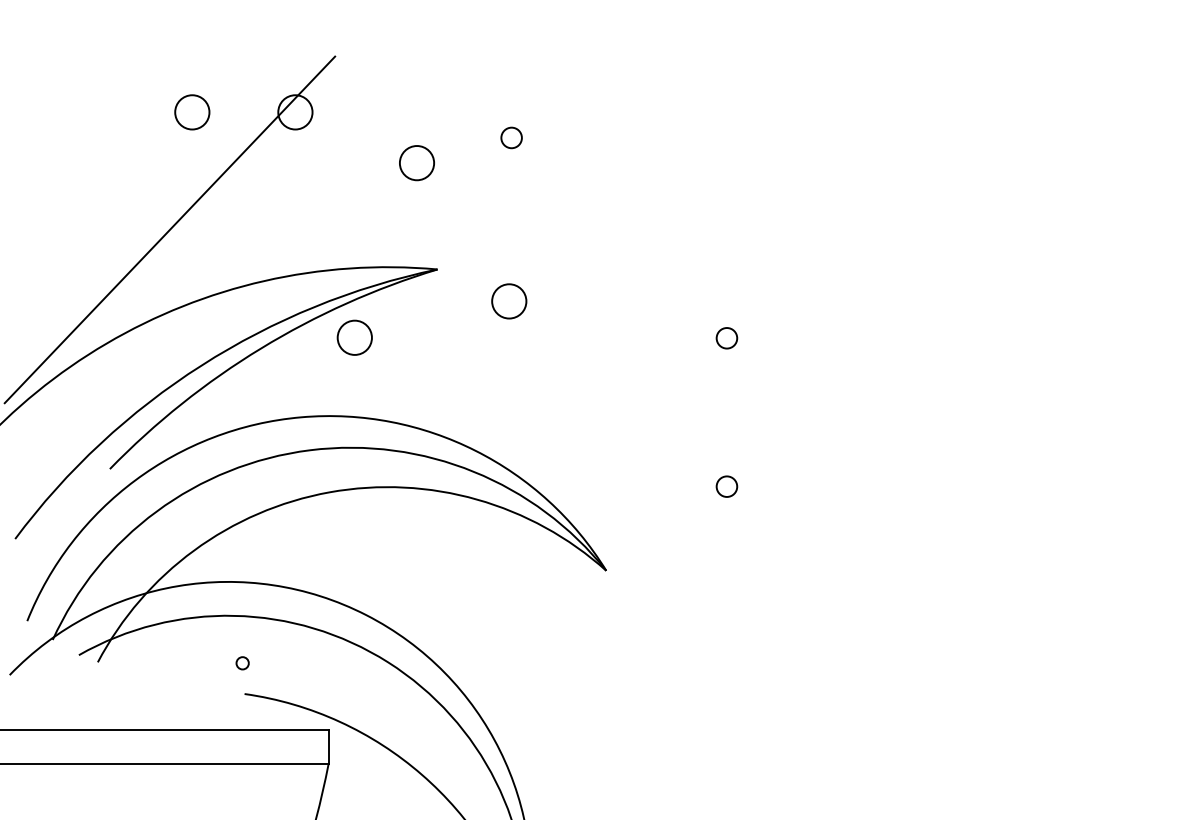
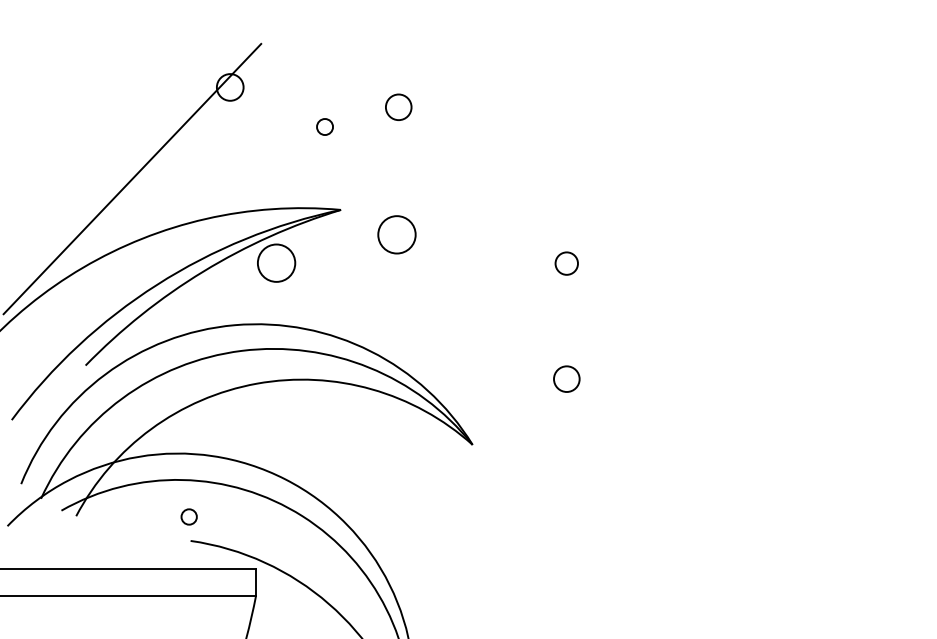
circle: (191, 112) -> (149, 87), removed
circle: (511, 138) -> (398, 107), size x1.6
circle: (416, 162) -> (324, 126), size x0.6
circle: (508, 300) -> (396, 234), size x1.4
circle: (354, 336) -> (276, 262), size x1.4
circle: (726, 338) -> (566, 263), size x1.4
circle: (726, 486) -> (566, 379), size x1.6
circle: (241, 662) -> (188, 516), size x1.6

